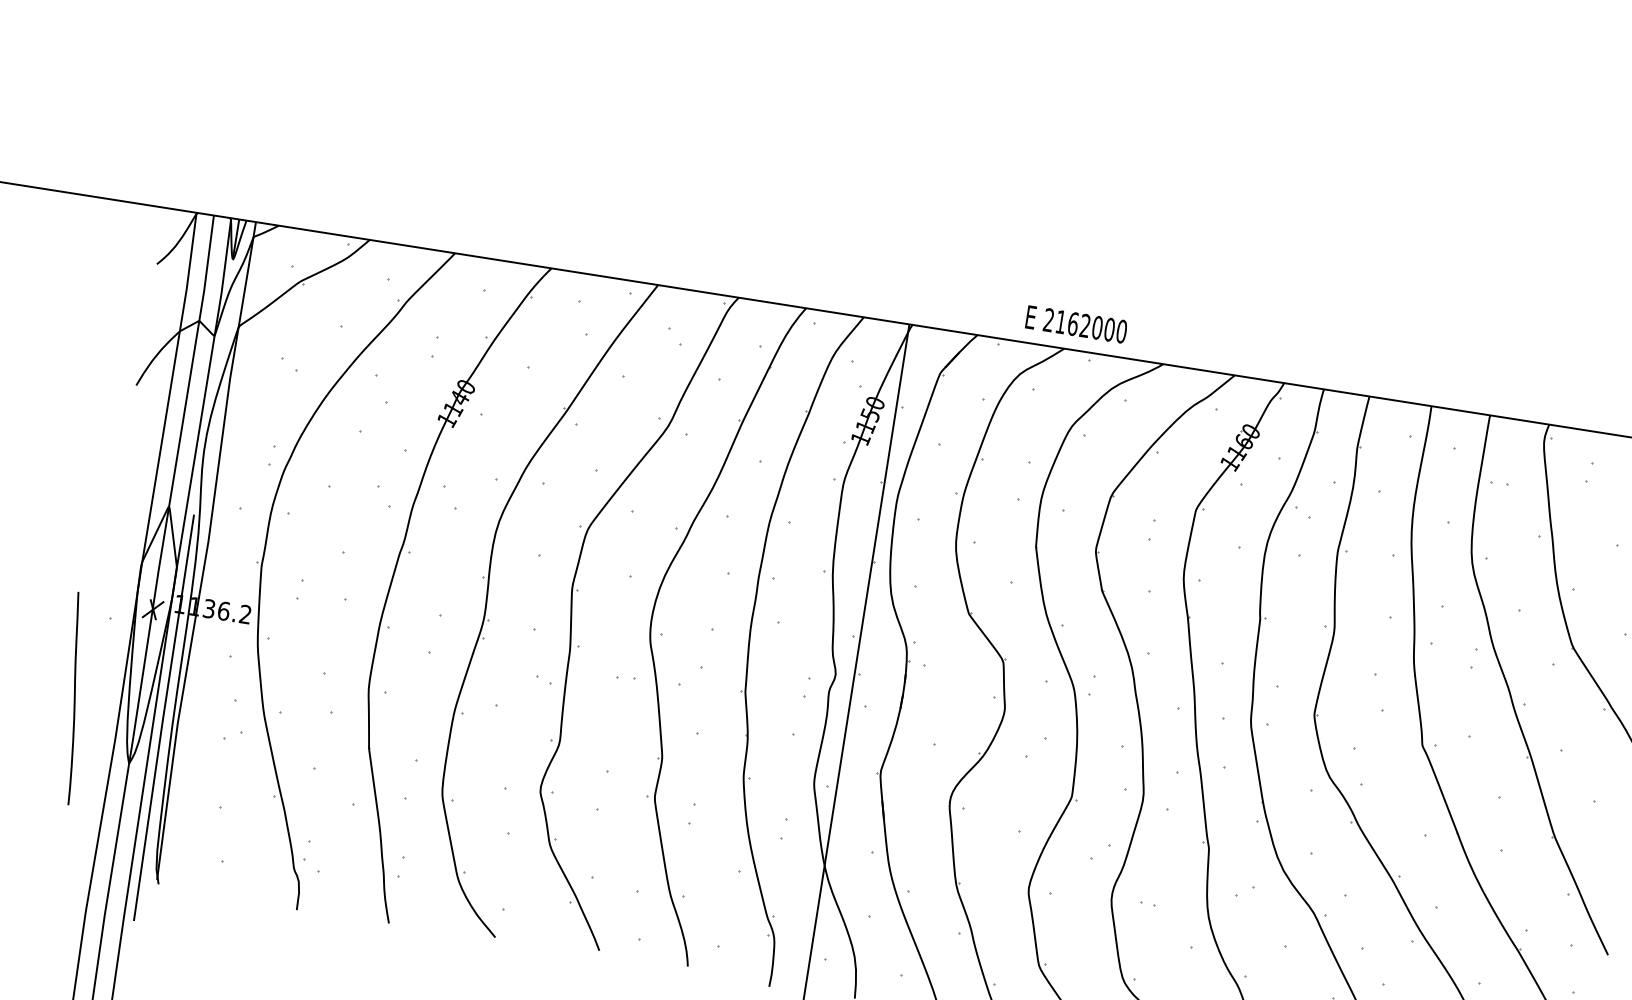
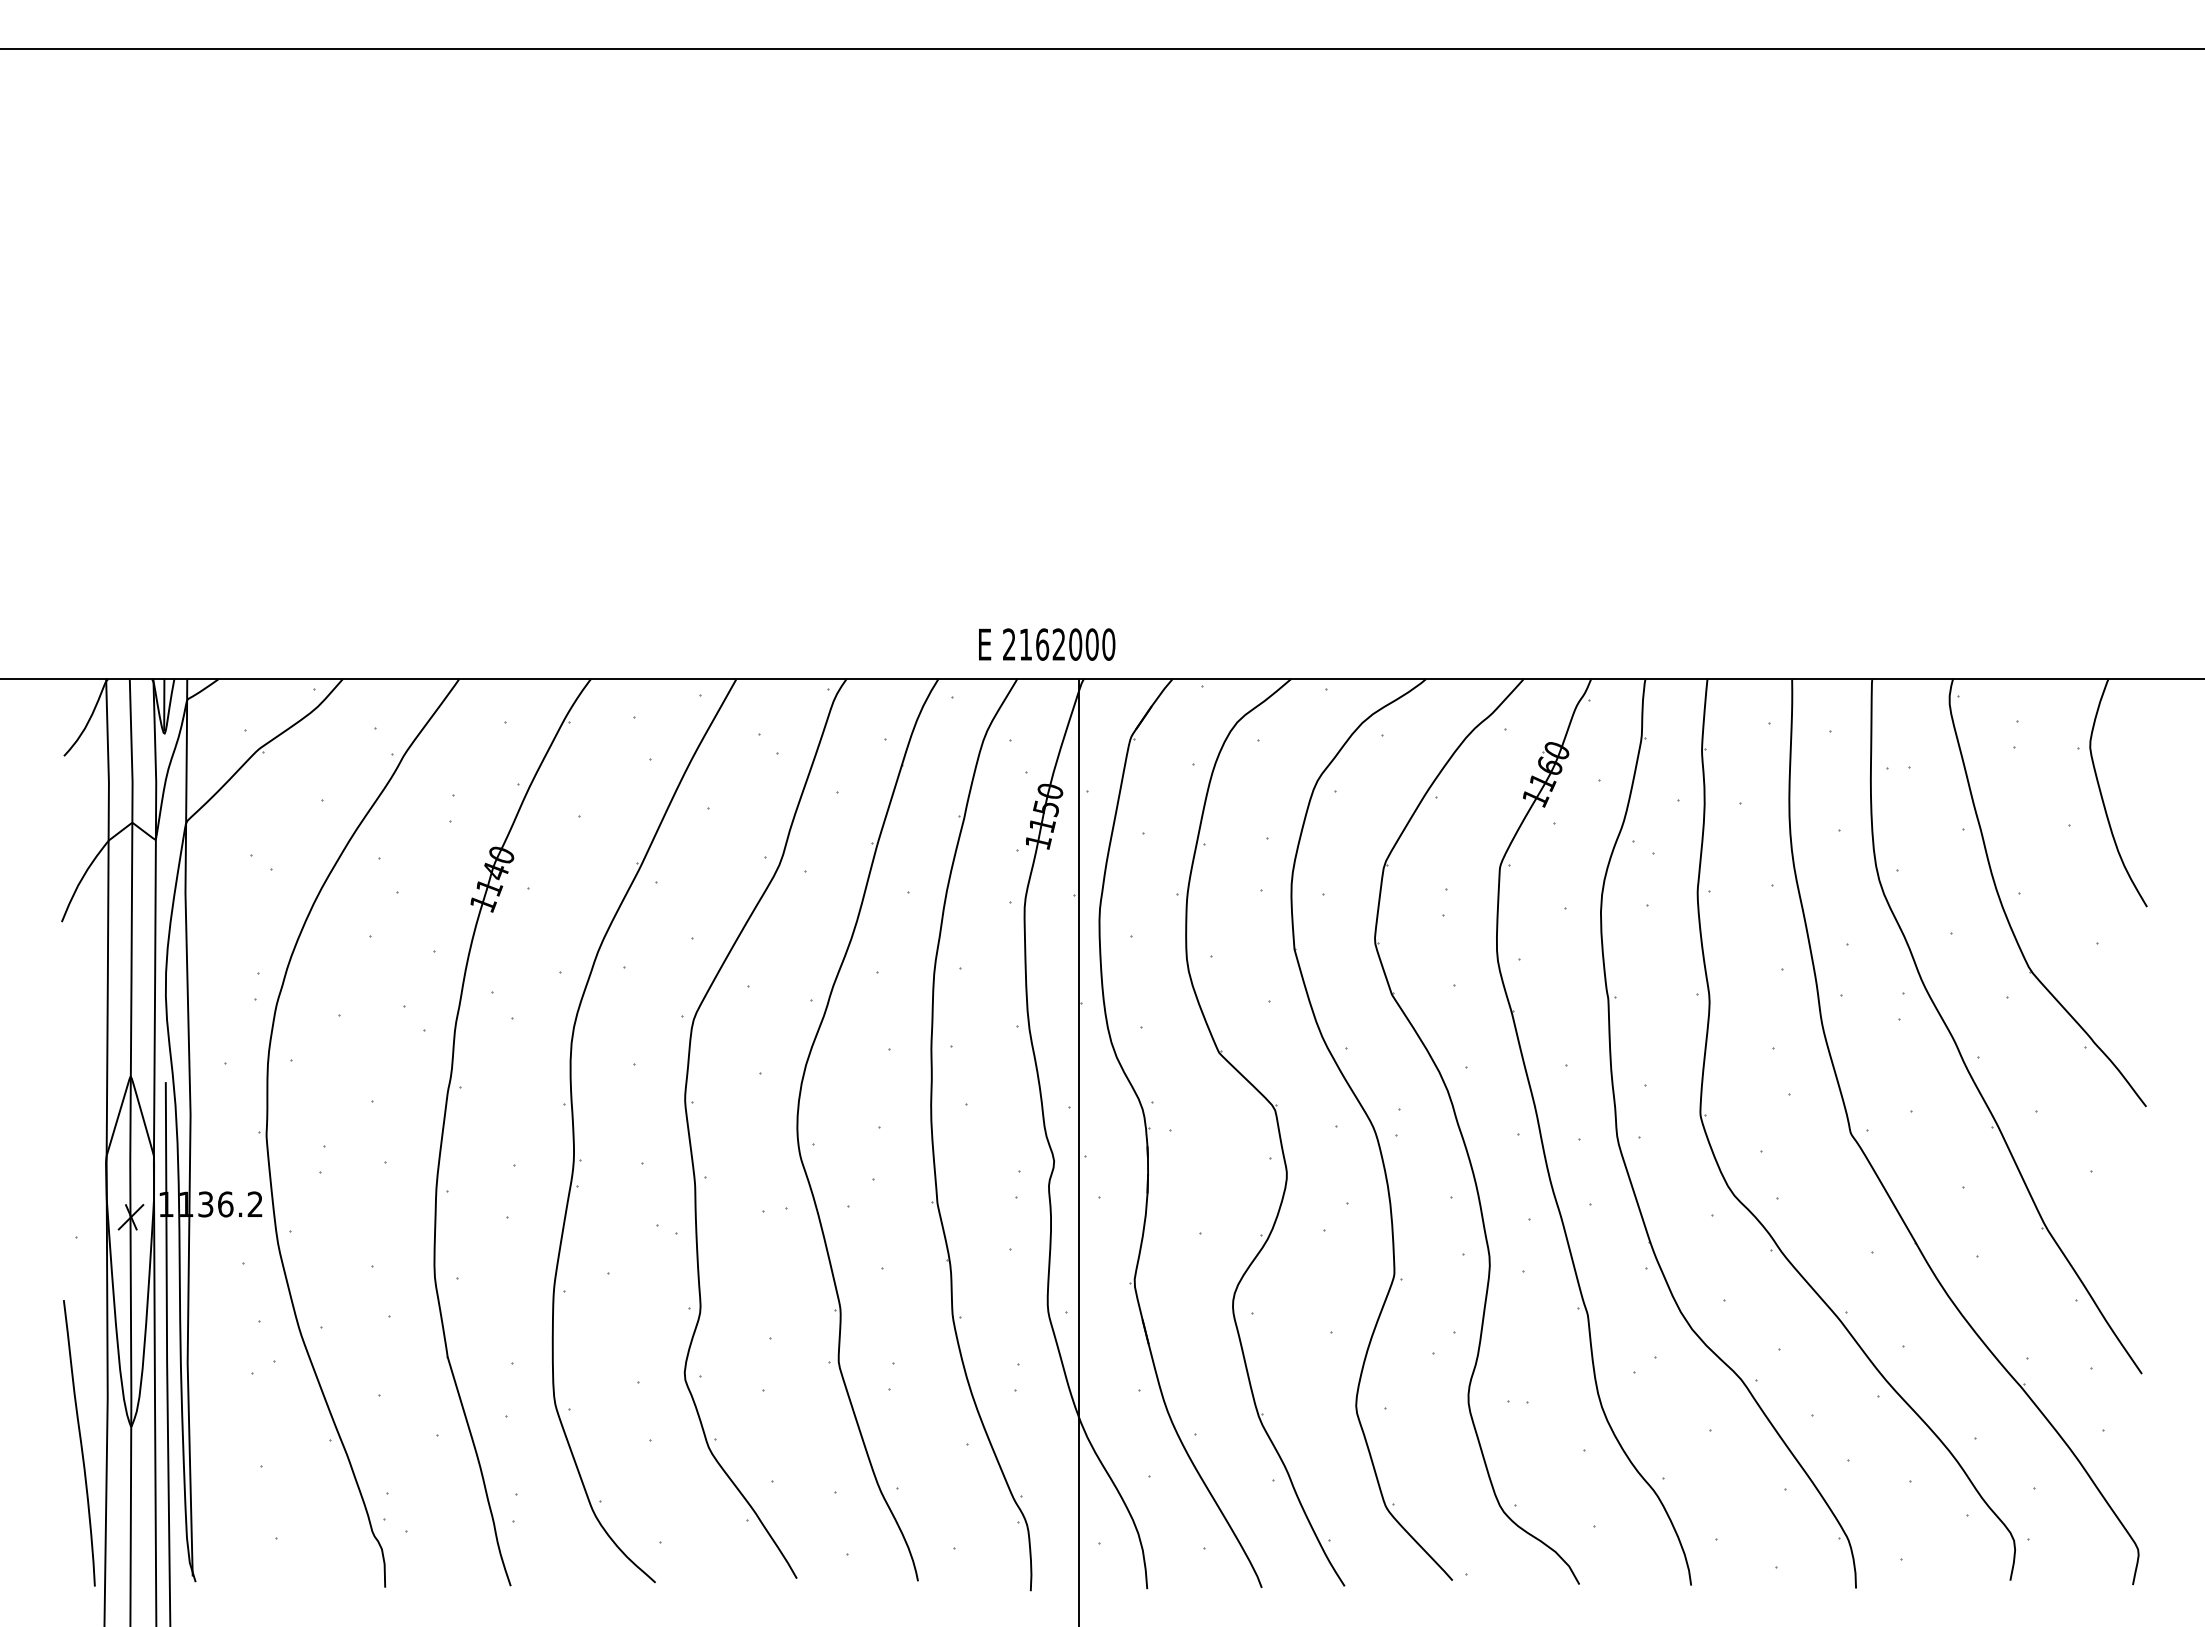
text: (1076, 324) -> (1047, 644), moved
curve: (74, 698) -> (80, 1443), moved

